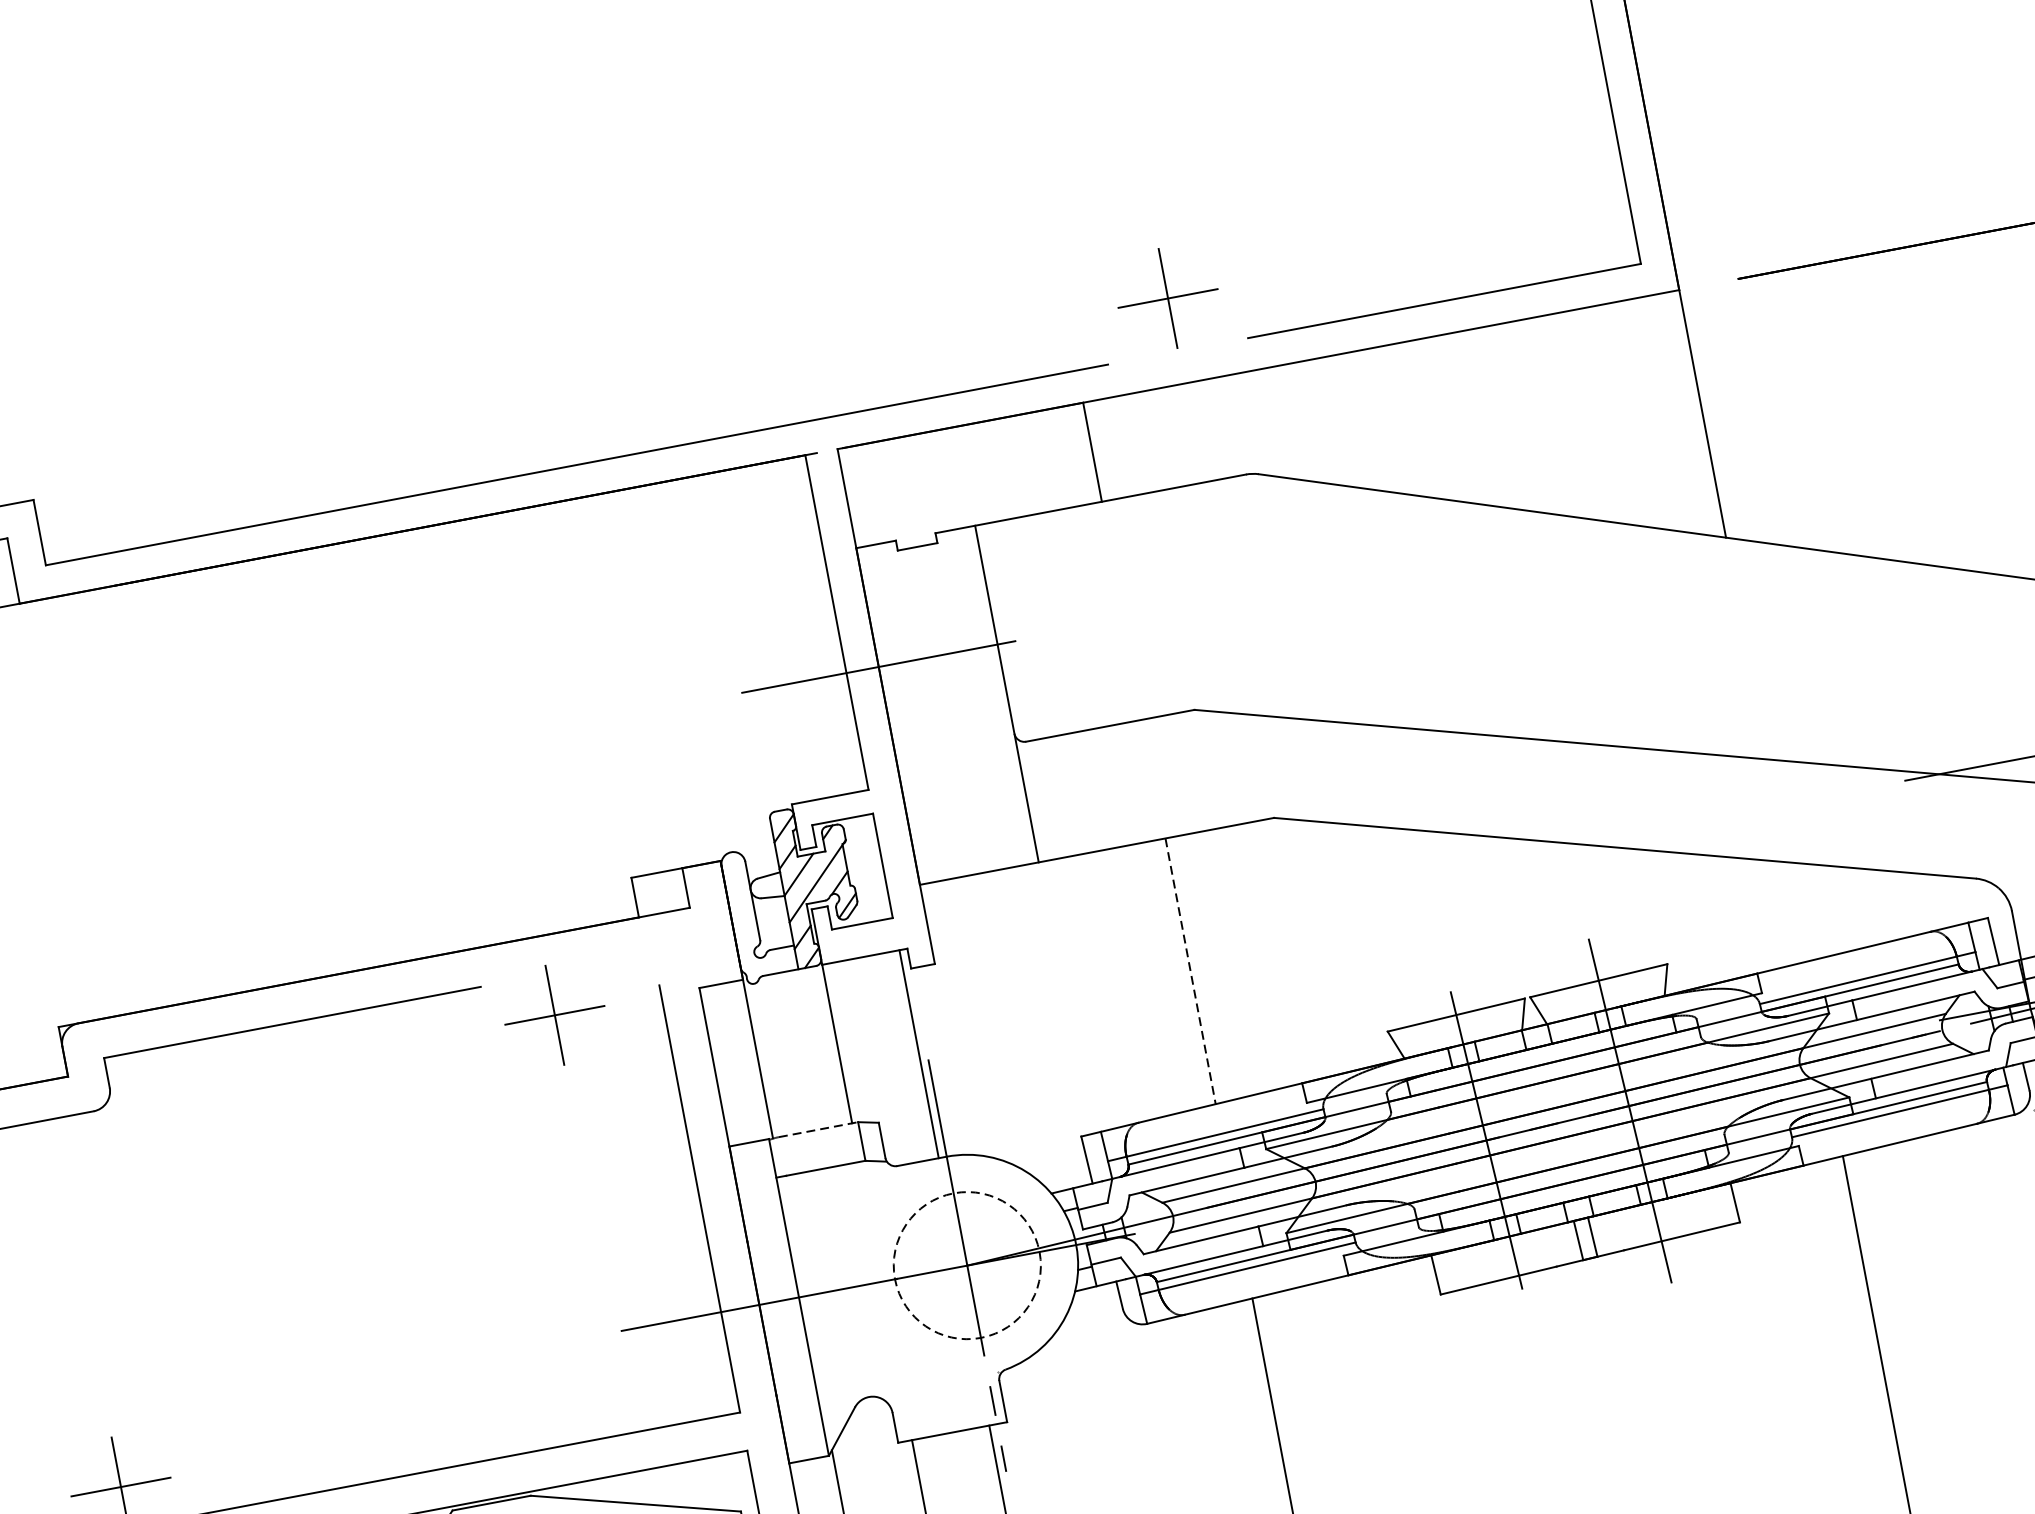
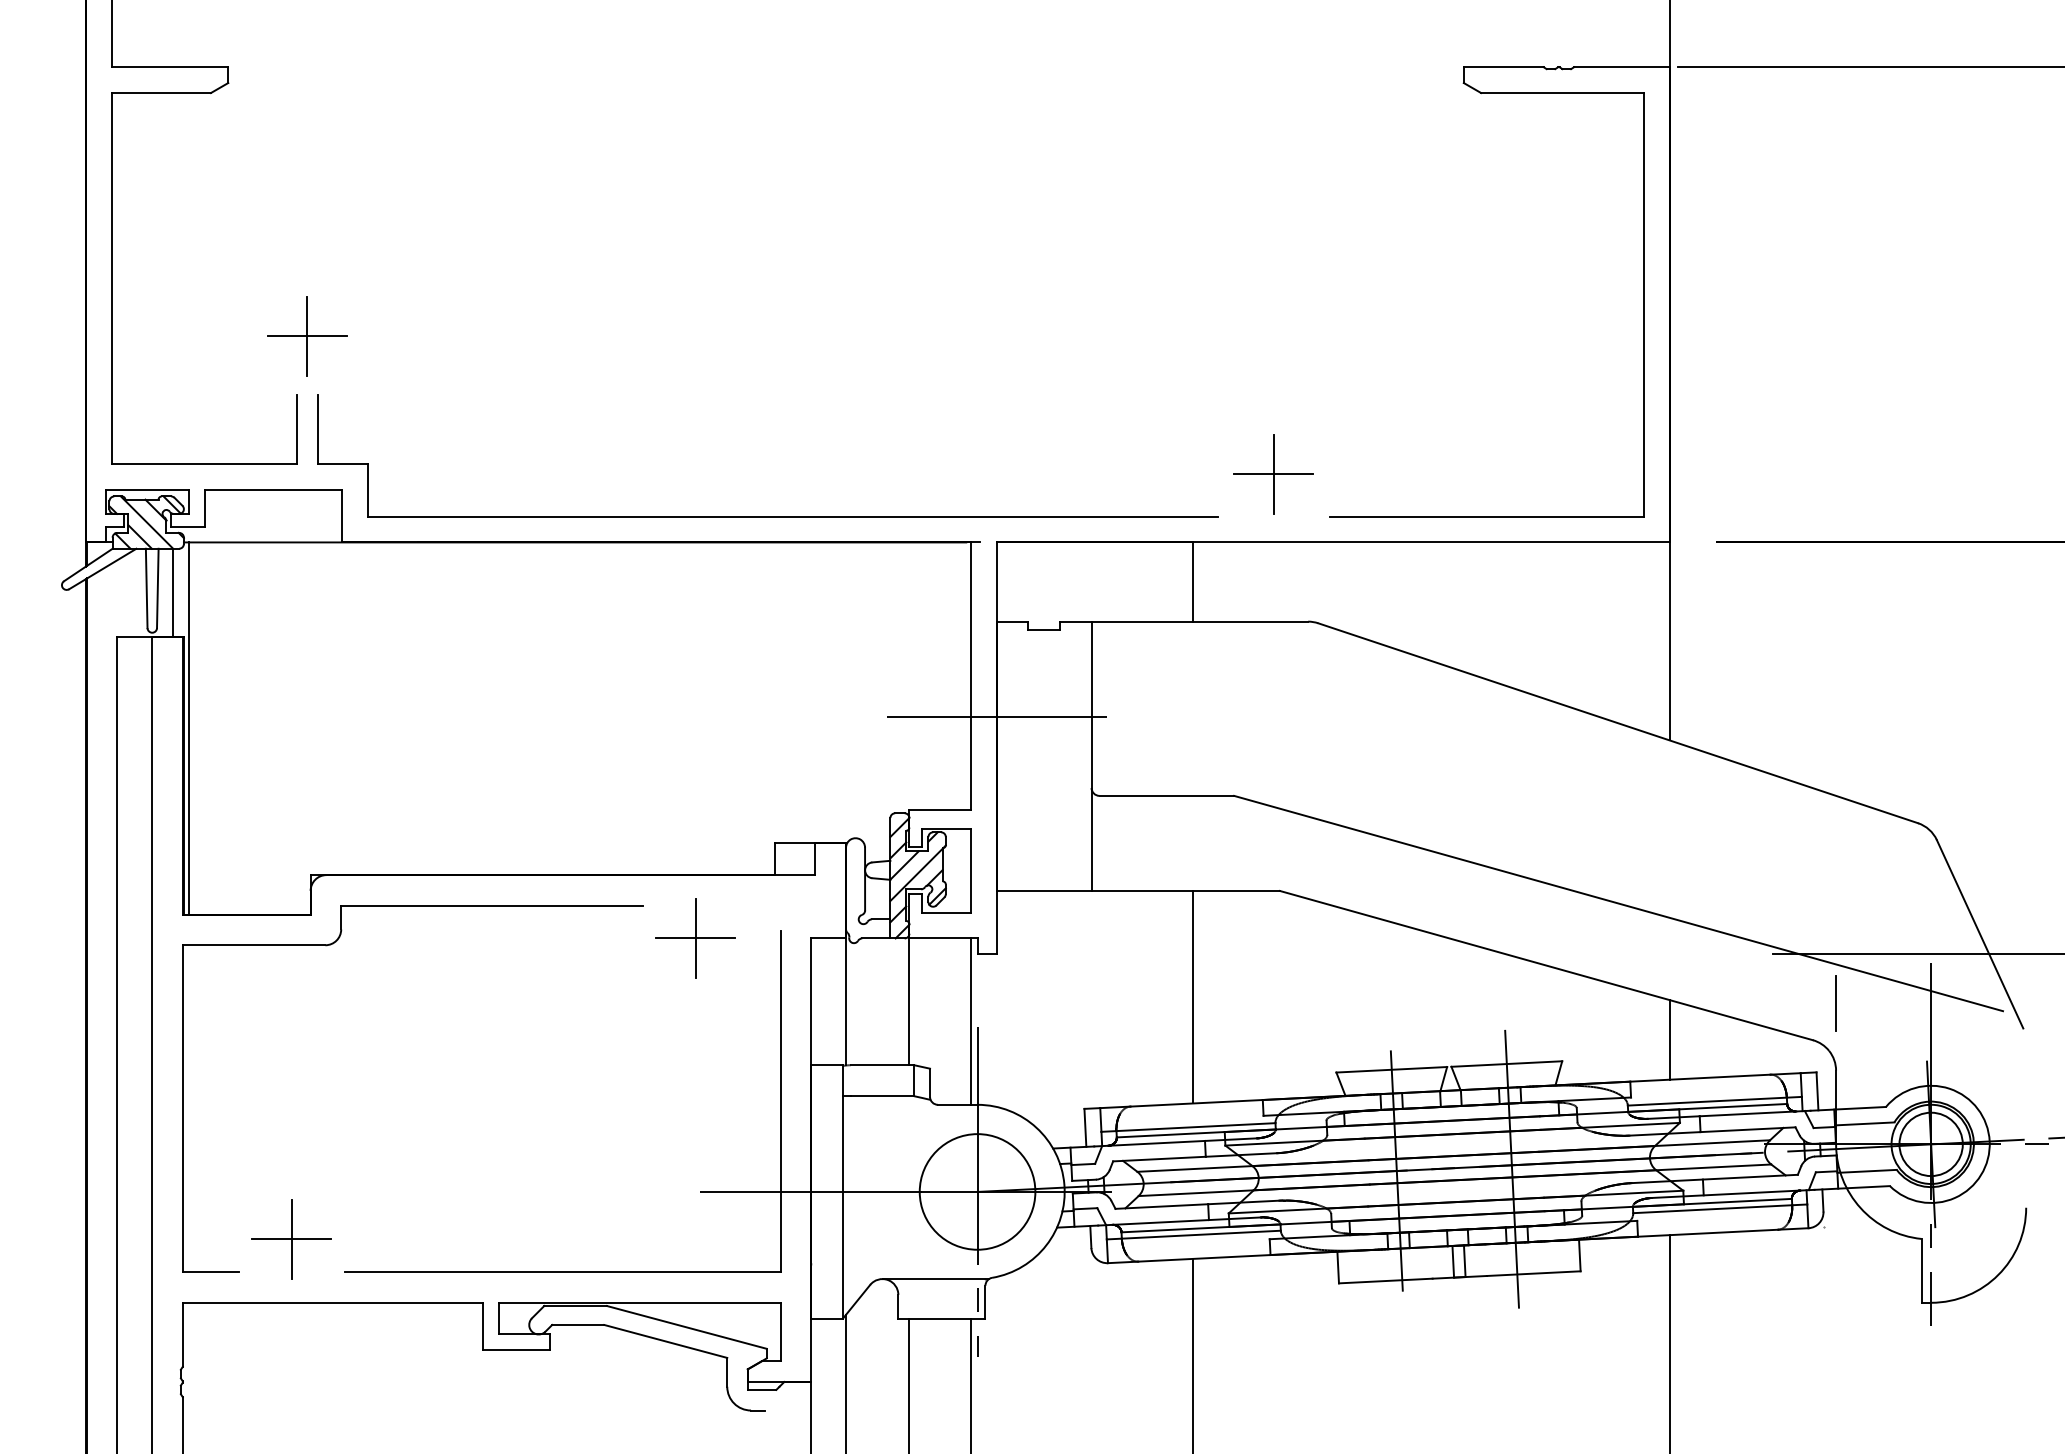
line: (1996, 825) -> (1836, 1002), added
line: (1796, 911) -> (1669, 1039), added
line: (1190, 971) -> (1192, 997), dashed -> solid
line: (818, 1130) -> (882, 1065), dashed -> solid
circle: (967, 1265) -> (977, 1191), dashed -> solid
line: (935, 1385) -> (935, 1279), added

